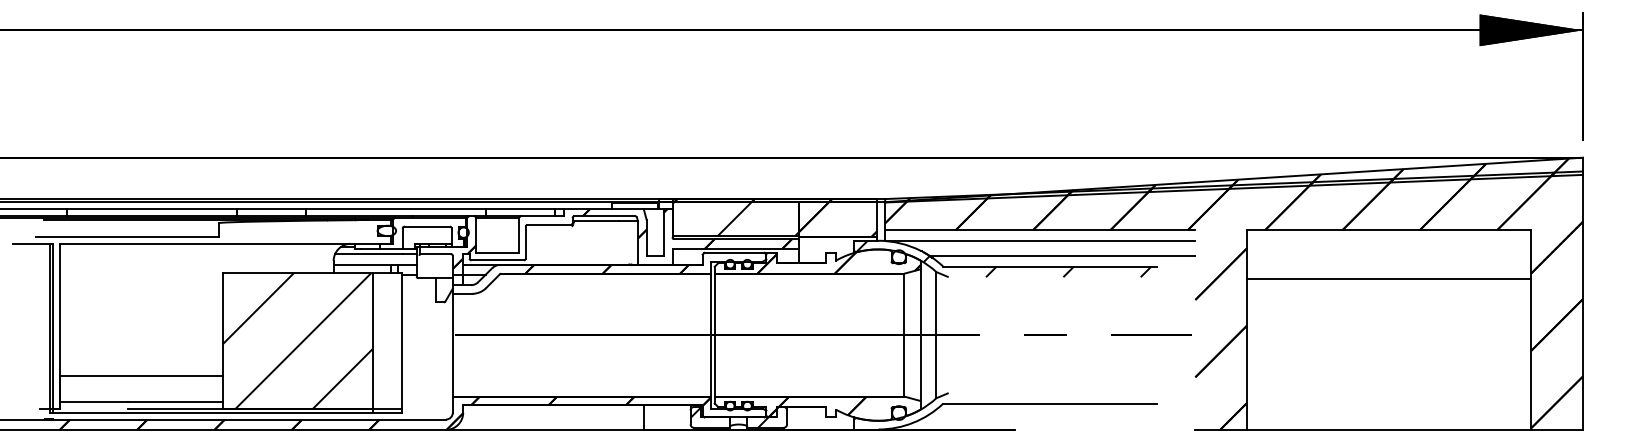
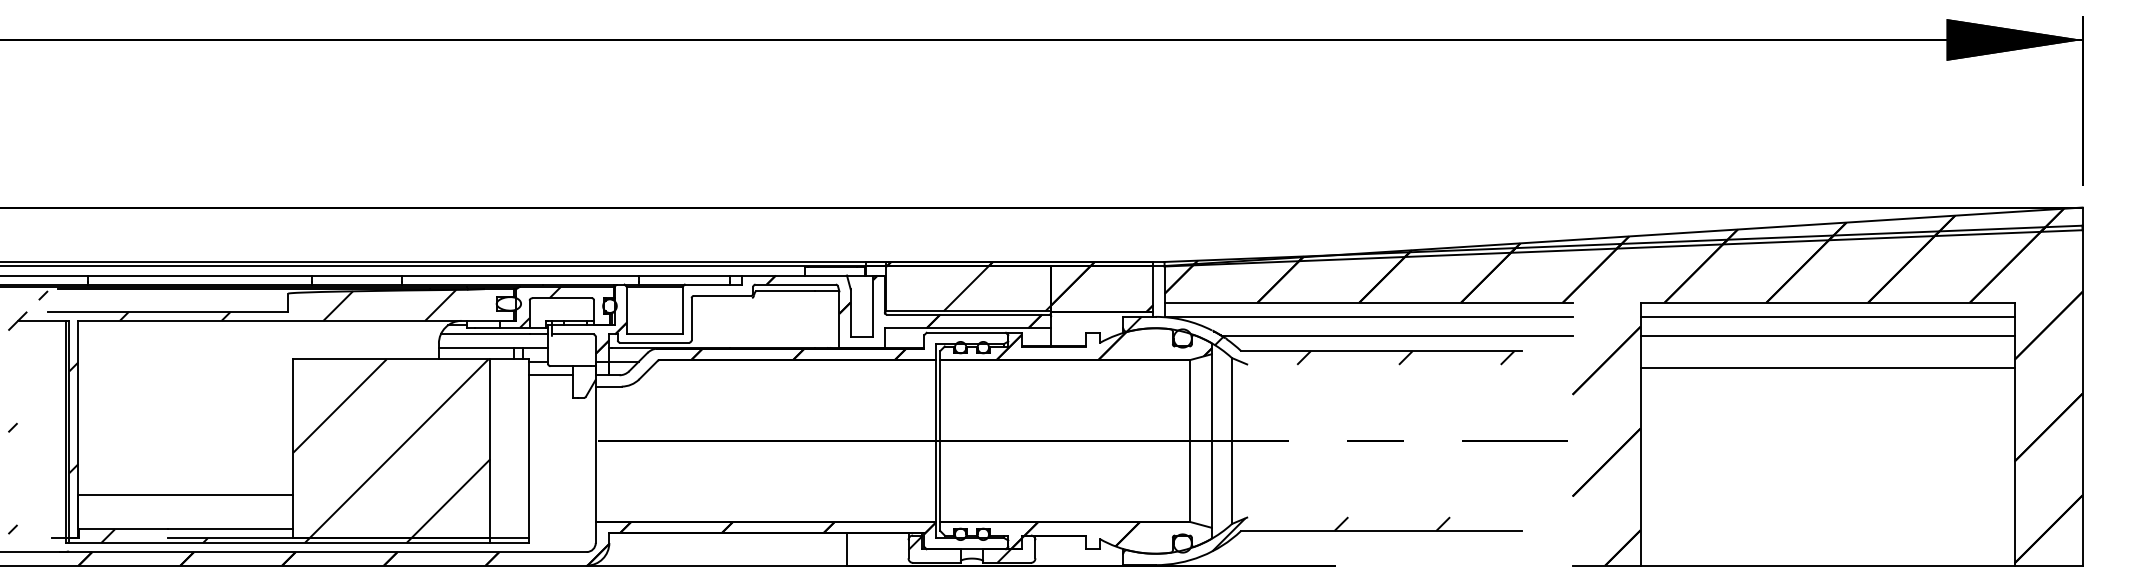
hatch: (410, 232) -> (540, 306), added
line: (1389, 241) -> (1827, 317), added
line: (1389, 255) -> (1827, 336), added
line: (418, 285) -> (550, 375), added
hatch: (176, 312) -> (232, 411), added
hatch: (1012, 406) -> (1331, 534), added
hatch: (194, 407) -> (256, 536), added

